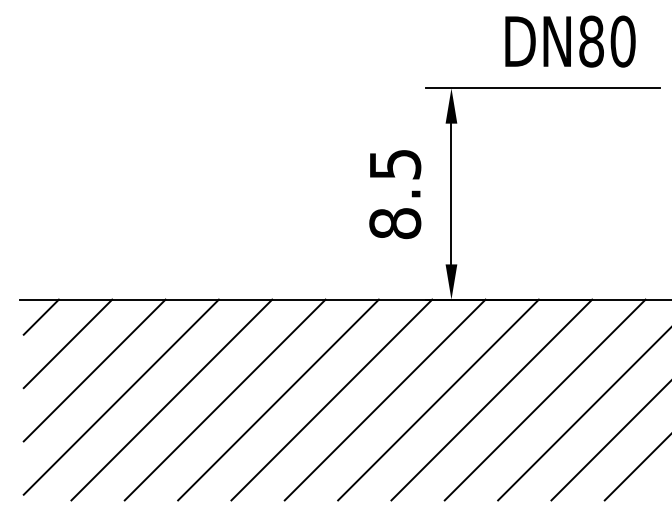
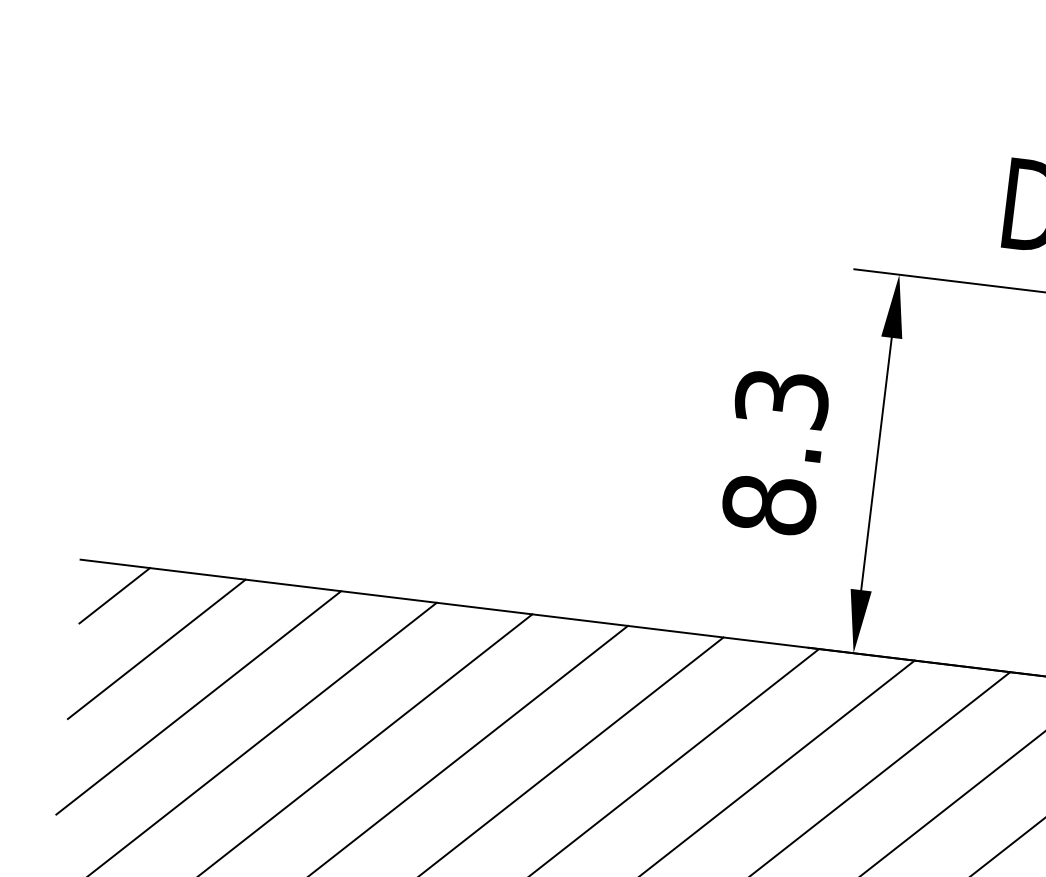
text: (394, 164) -> (780, 398), 8.5 -> 8.3

